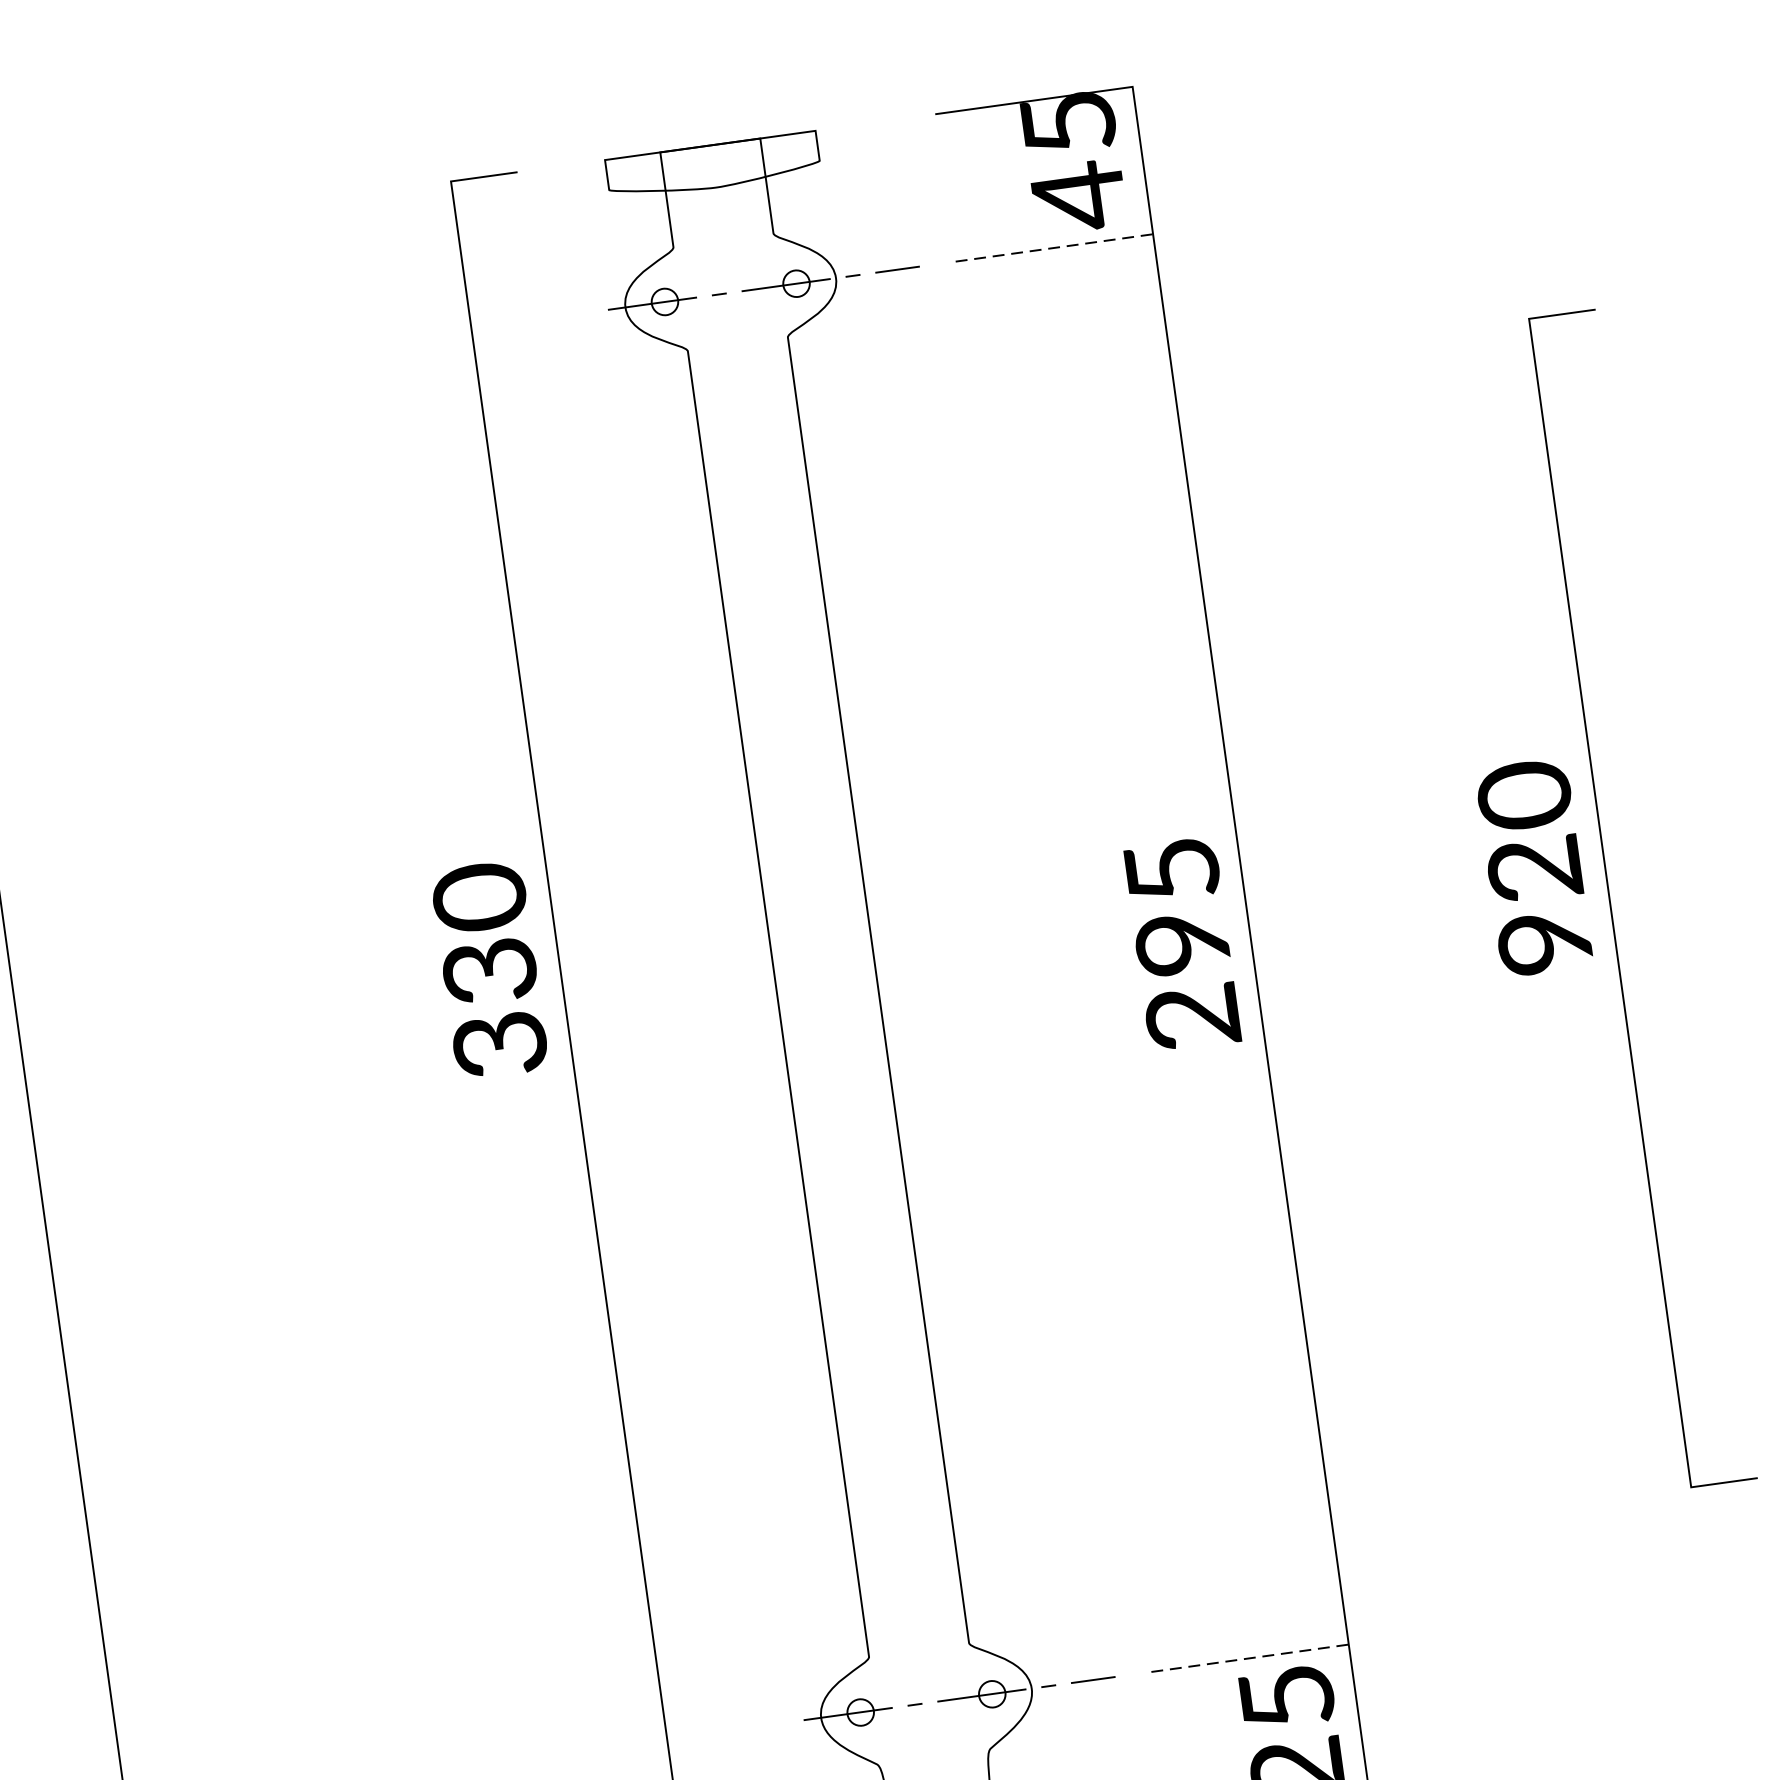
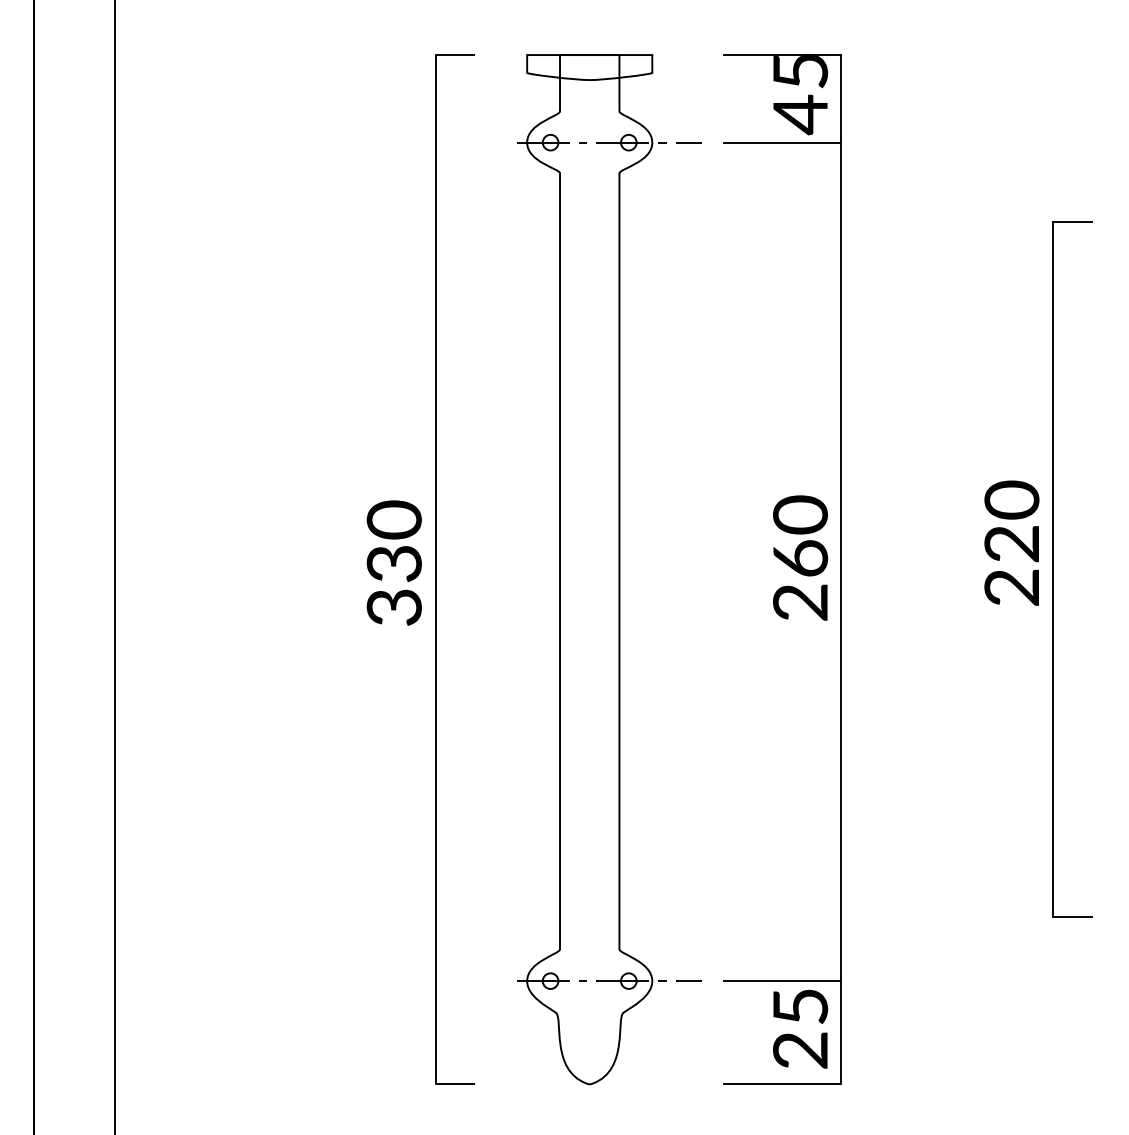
line: (1055, 247) -> (782, 142), dashed -> solid
text: (1177, 904) -> (800, 535), 295 -> 260
text: (1544, 942) -> (1011, 587), 920 -> 220
text: (488, 969) -> (393, 562), moved
line: (1250, 1658) -> (782, 981), dashed -> solid

